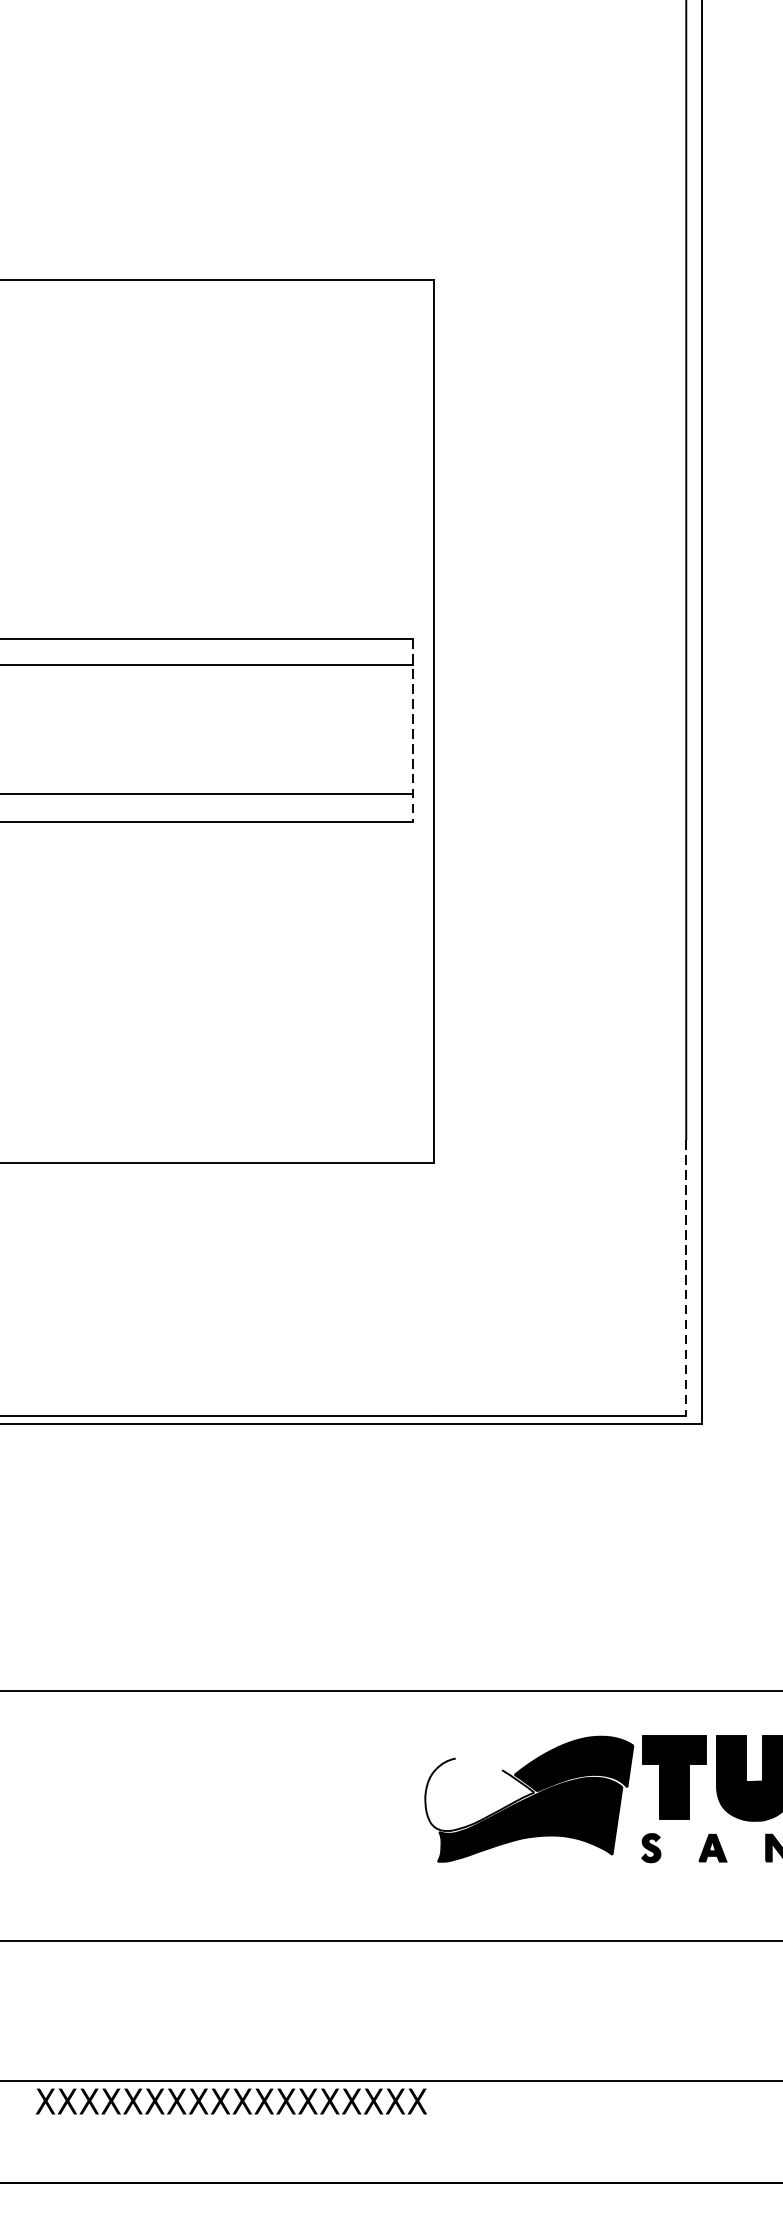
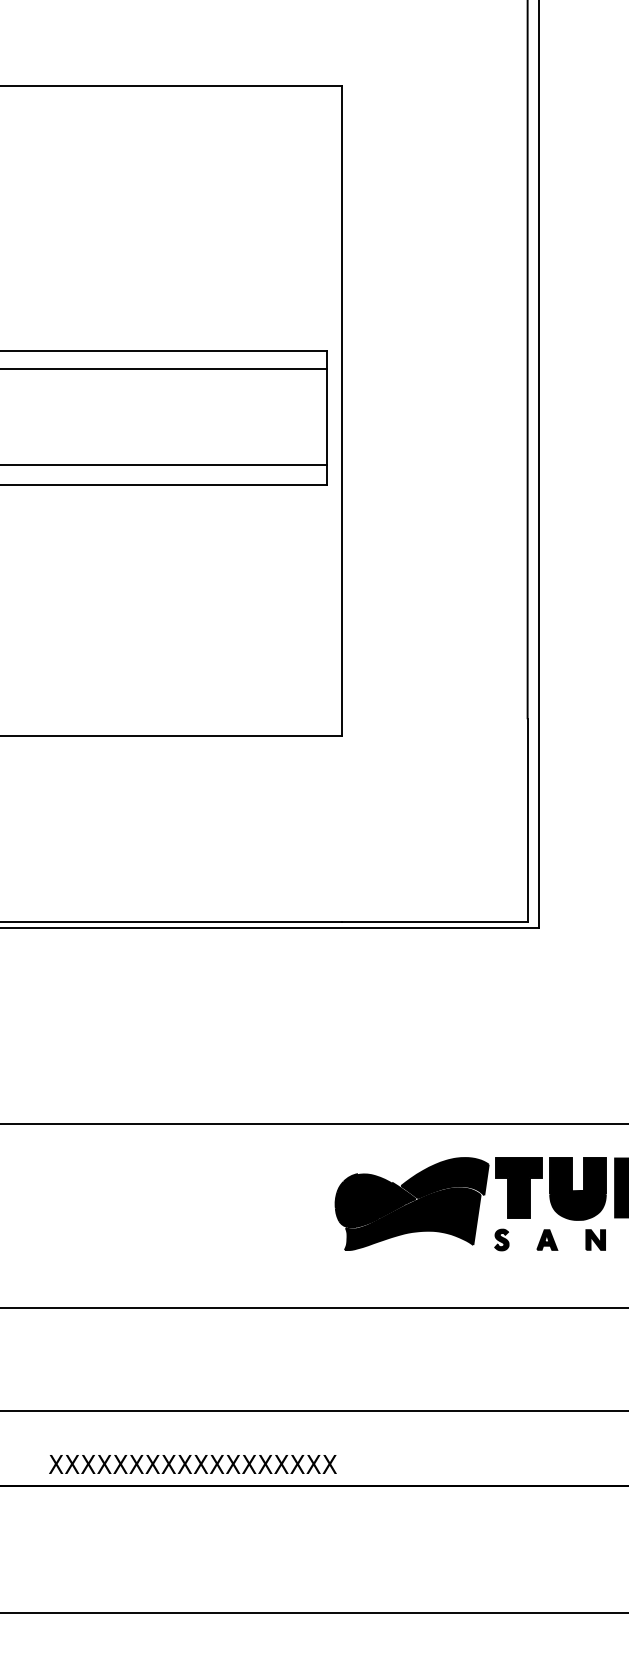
line: (412, 731) -> (326, 418), dashed -> solid
line: (686, 1279) -> (527, 821), dashed -> solid
fill: (479, 1794) -> (375, 1200), added
text: (230, 2101) -> (192, 1464), moved

